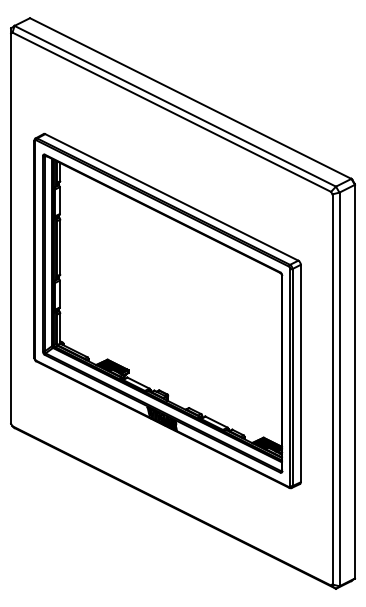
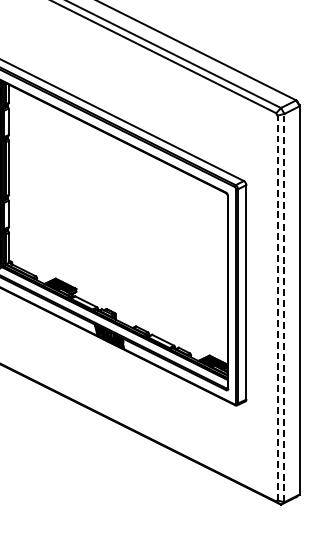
line: (332, 388) -> (277, 307), solid -> dashed
line: (339, 389) -> (284, 308), solid -> dashed

